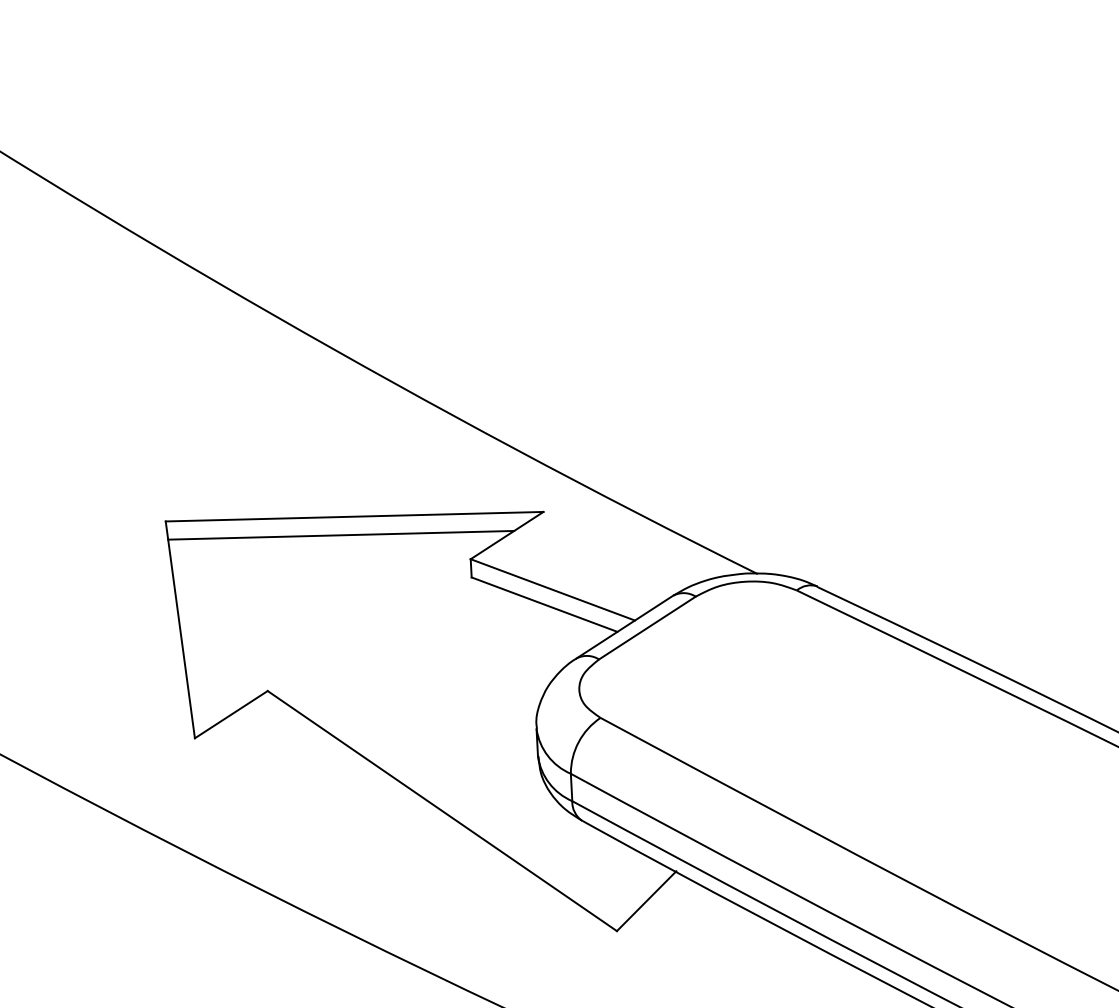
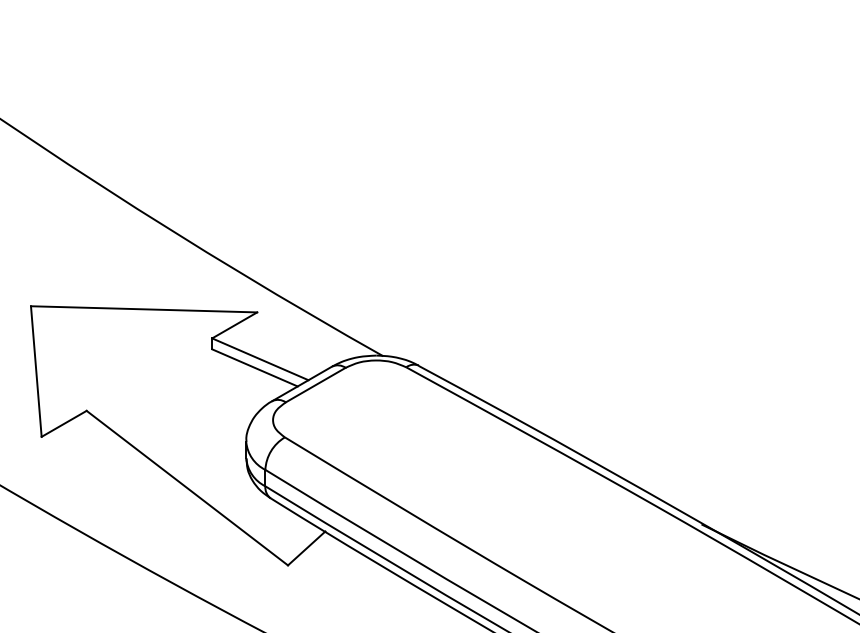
line: (341, 534) -> (135, 319), removed

